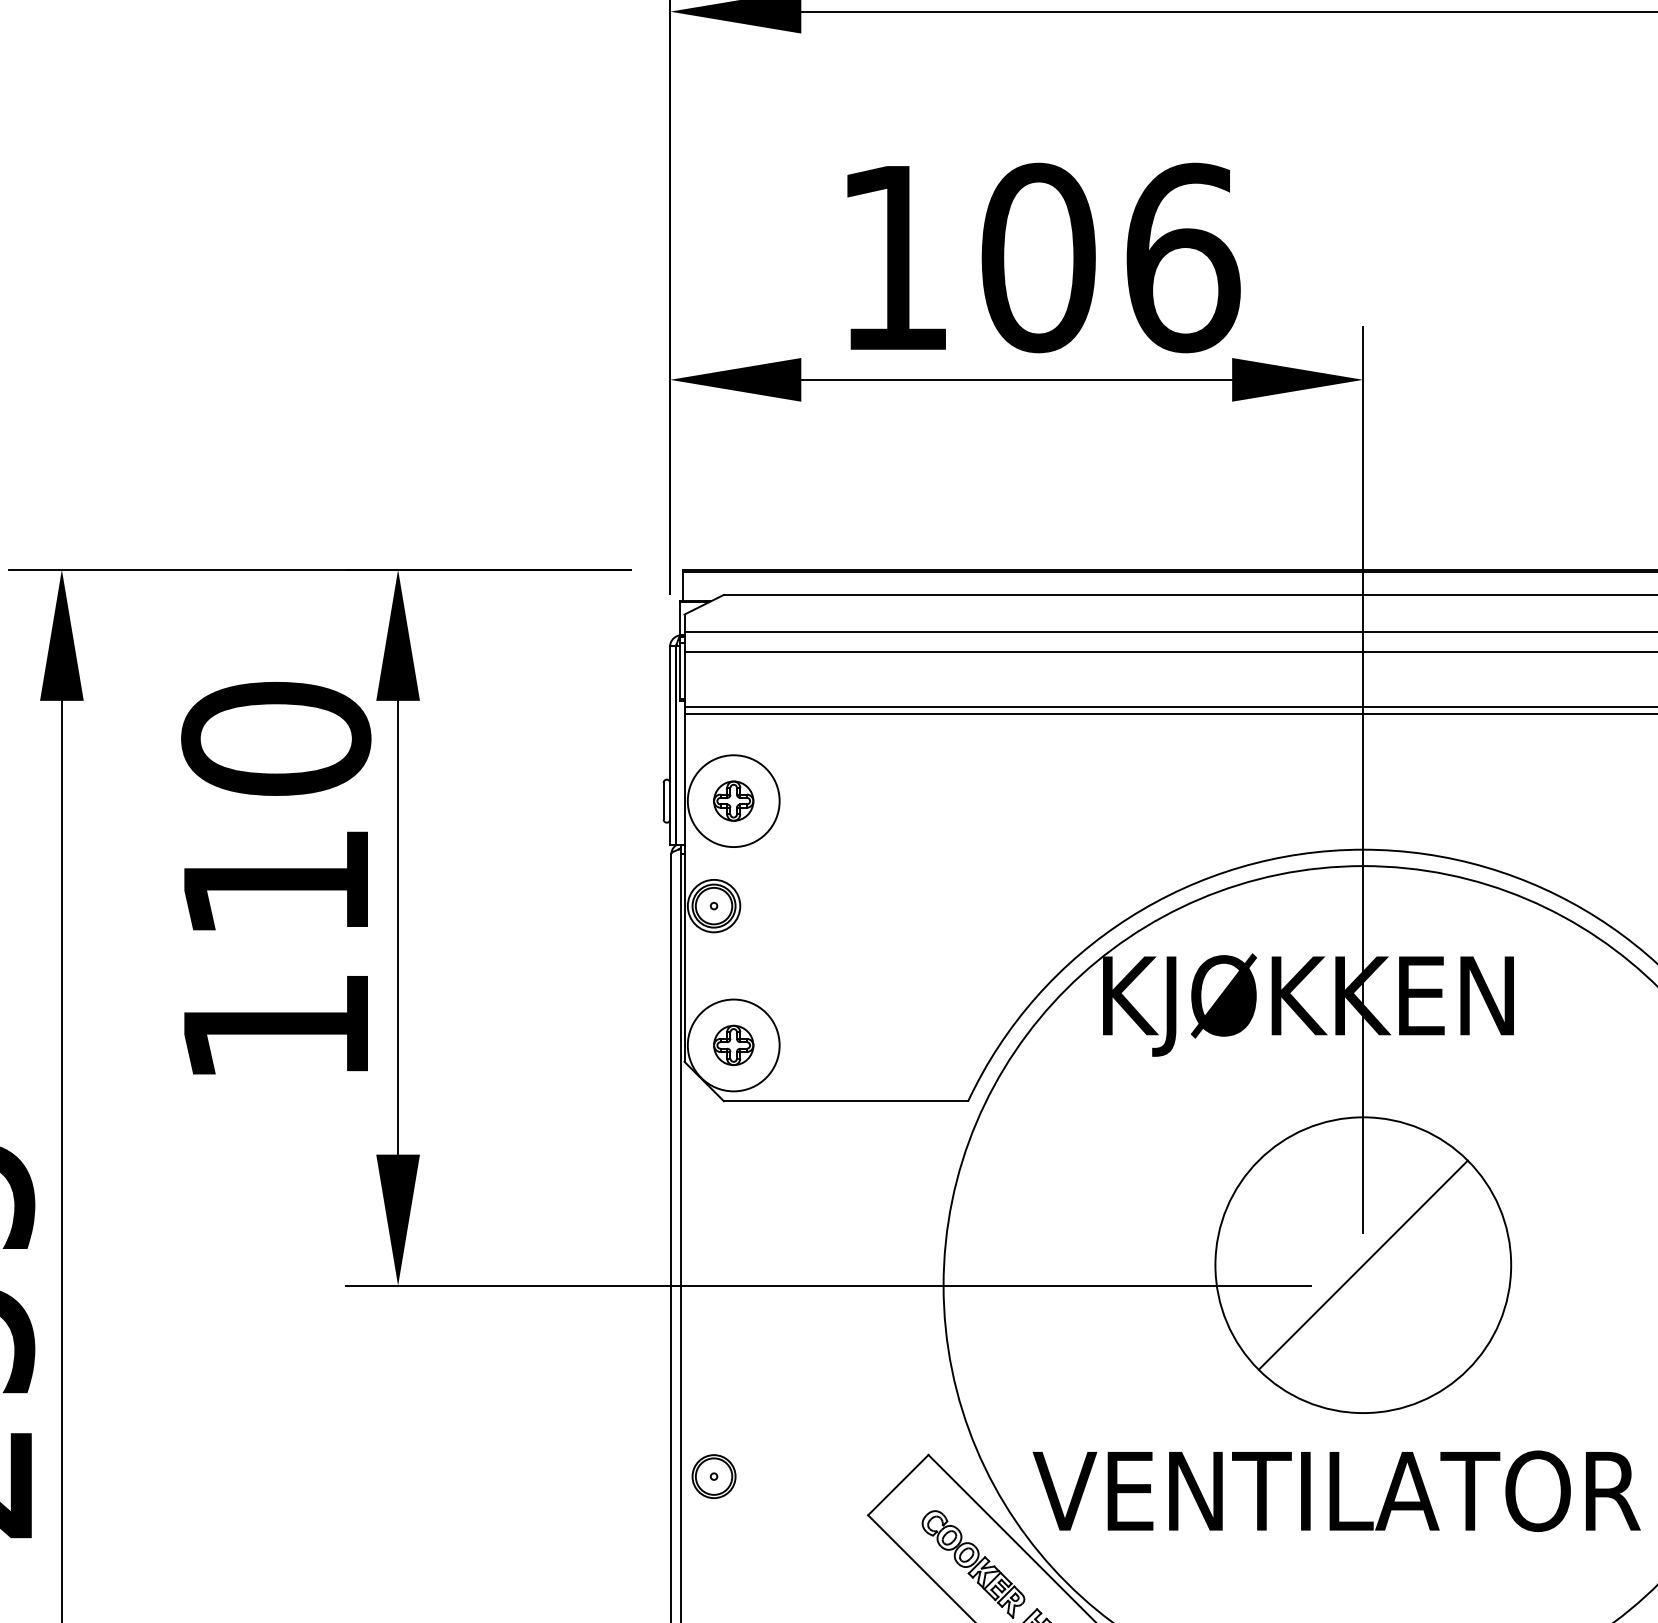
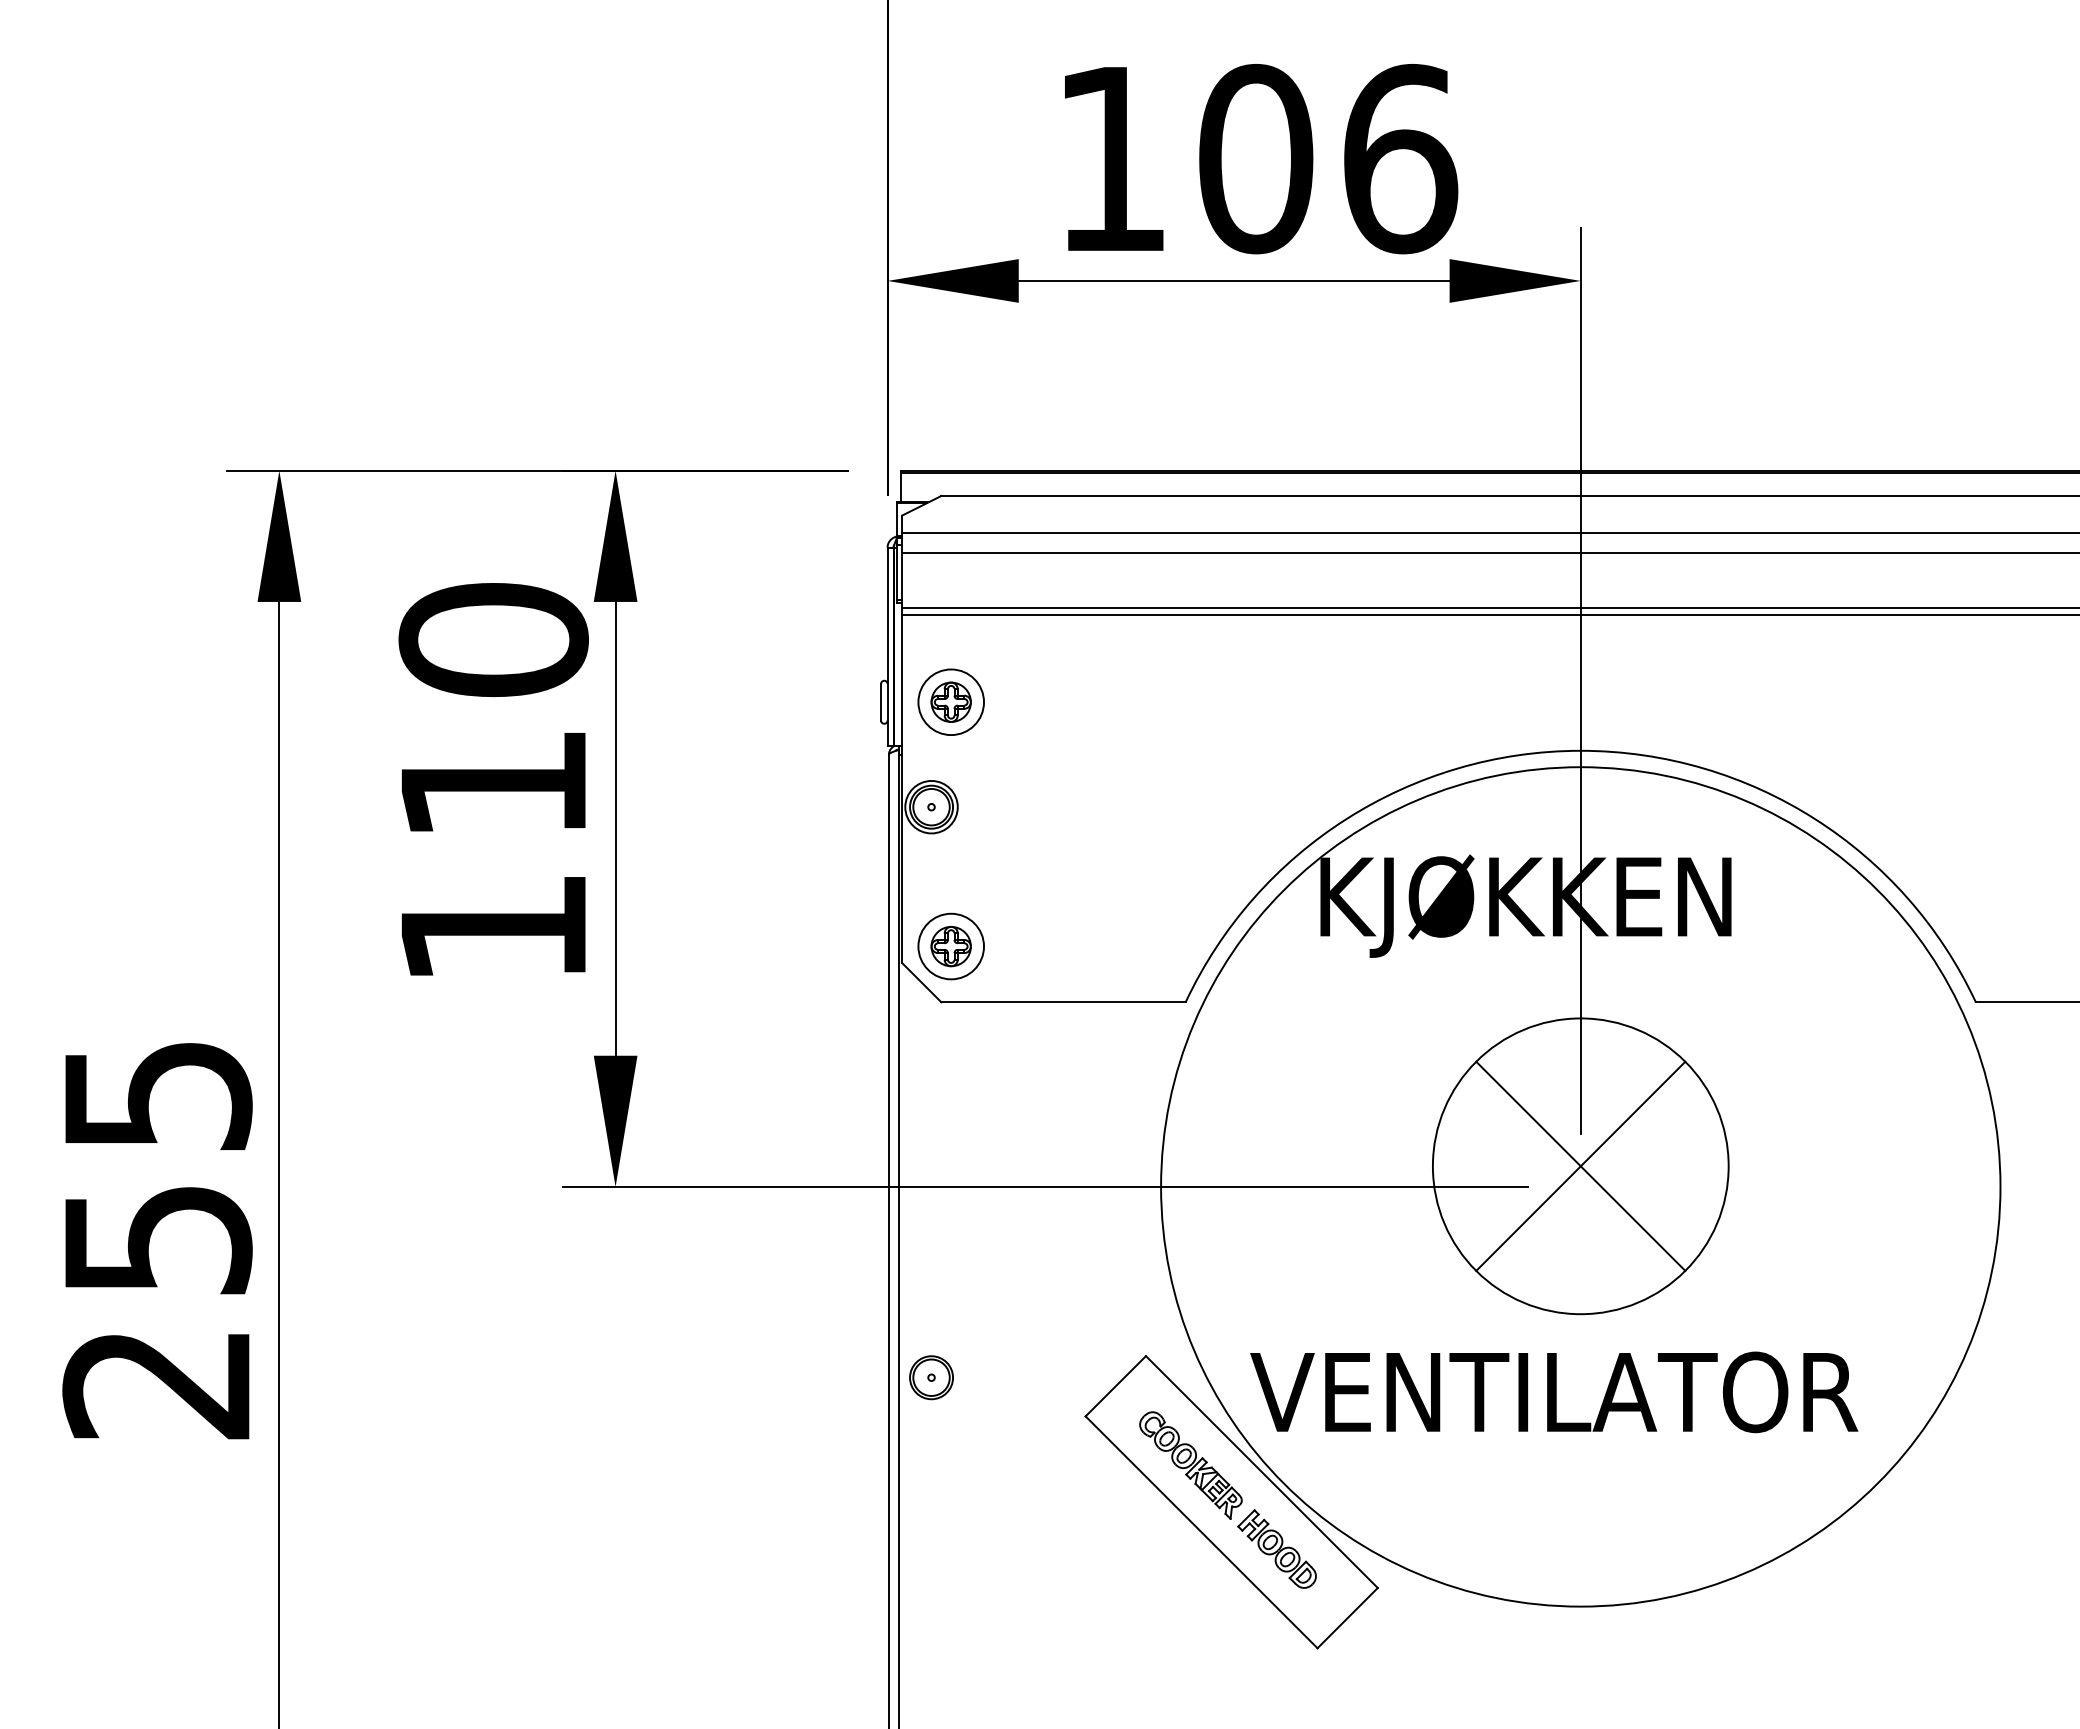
circle: (734, 801) -> (951, 702), size x0.71
circle: (734, 1045) -> (951, 946), size x0.71
line: (1363, 1264) -> (1580, 1165), added

